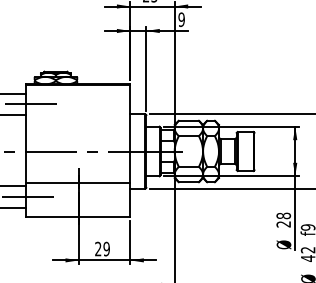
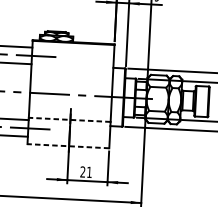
line: (77, 183) -> (69, 119), solid -> dashed
line: (77, 217) -> (67, 146), solid -> dashed
text: (106, 248) -> (89, 171), 29 -> 21

